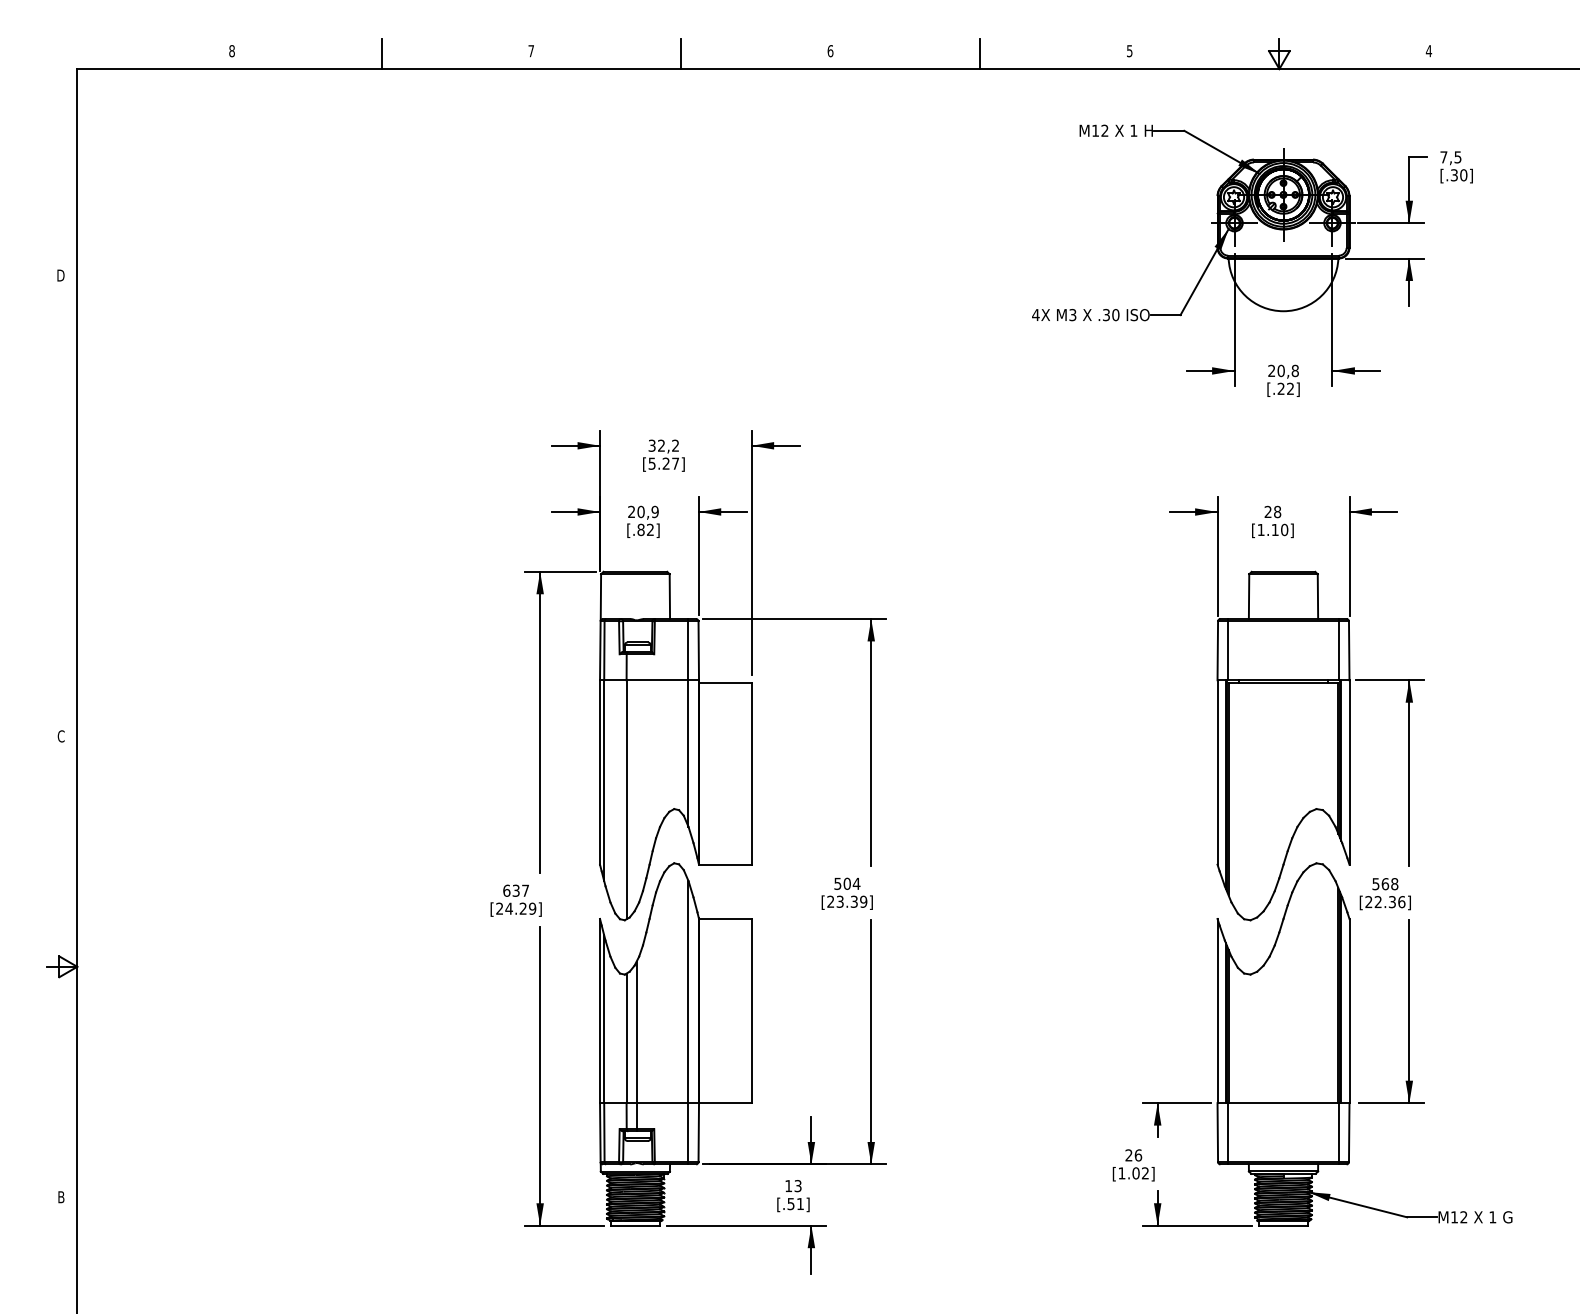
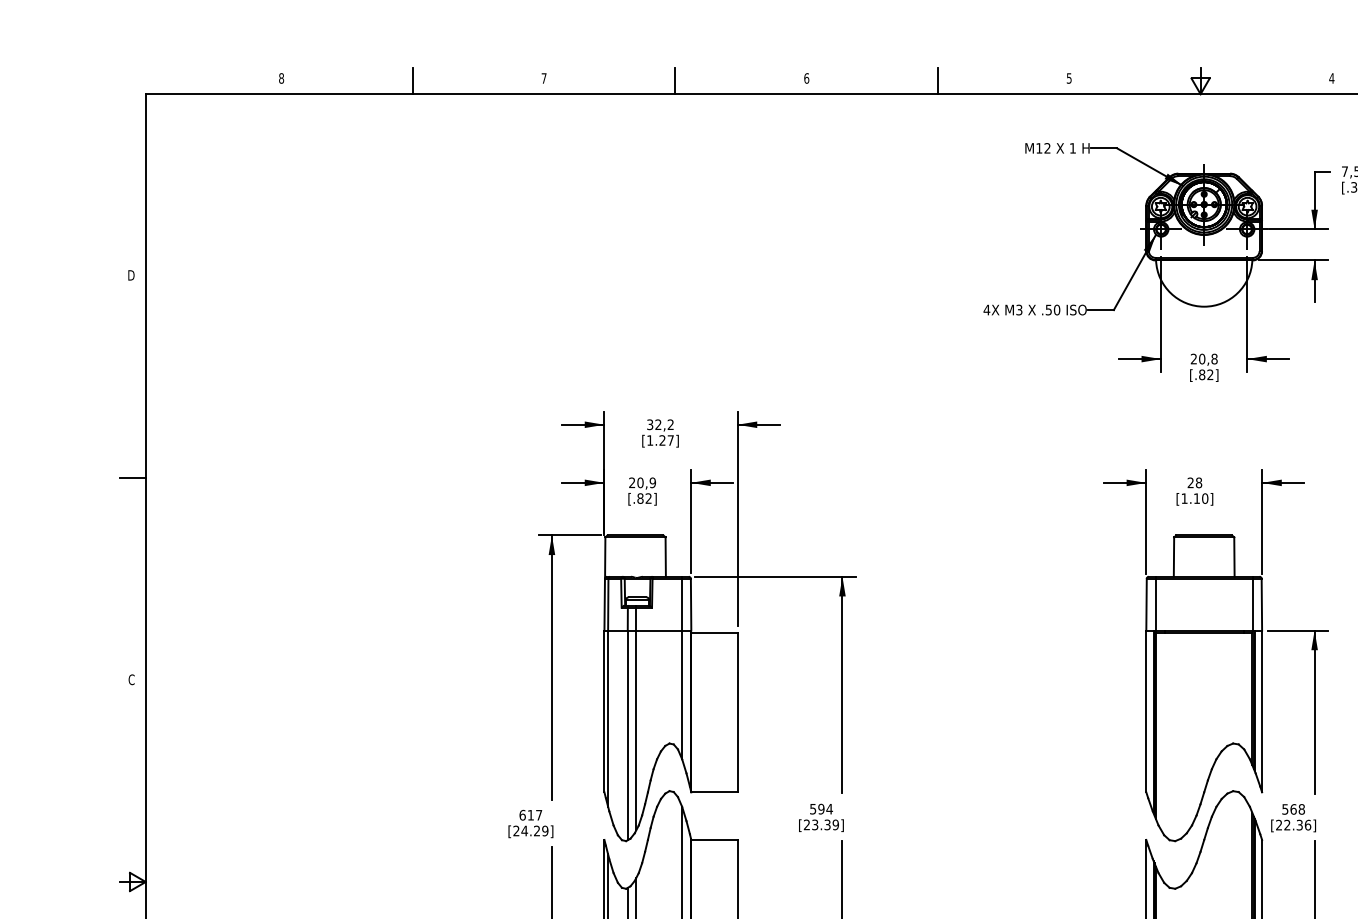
text: (1106, 314) -> (1048, 309), .30 -> .50
text: (1280, 388) -> (1201, 374), [.22] -> [.82]
text: (651, 463) -> (649, 440), [5.27] -> [1.27]
line: (62, 506) -> (132, 478), added
line: (636, 779) -> (636, 717), added
text: (846, 883) -> (820, 808), 504 -> 594
text: (515, 890) -> (530, 815), 637 -> 617

